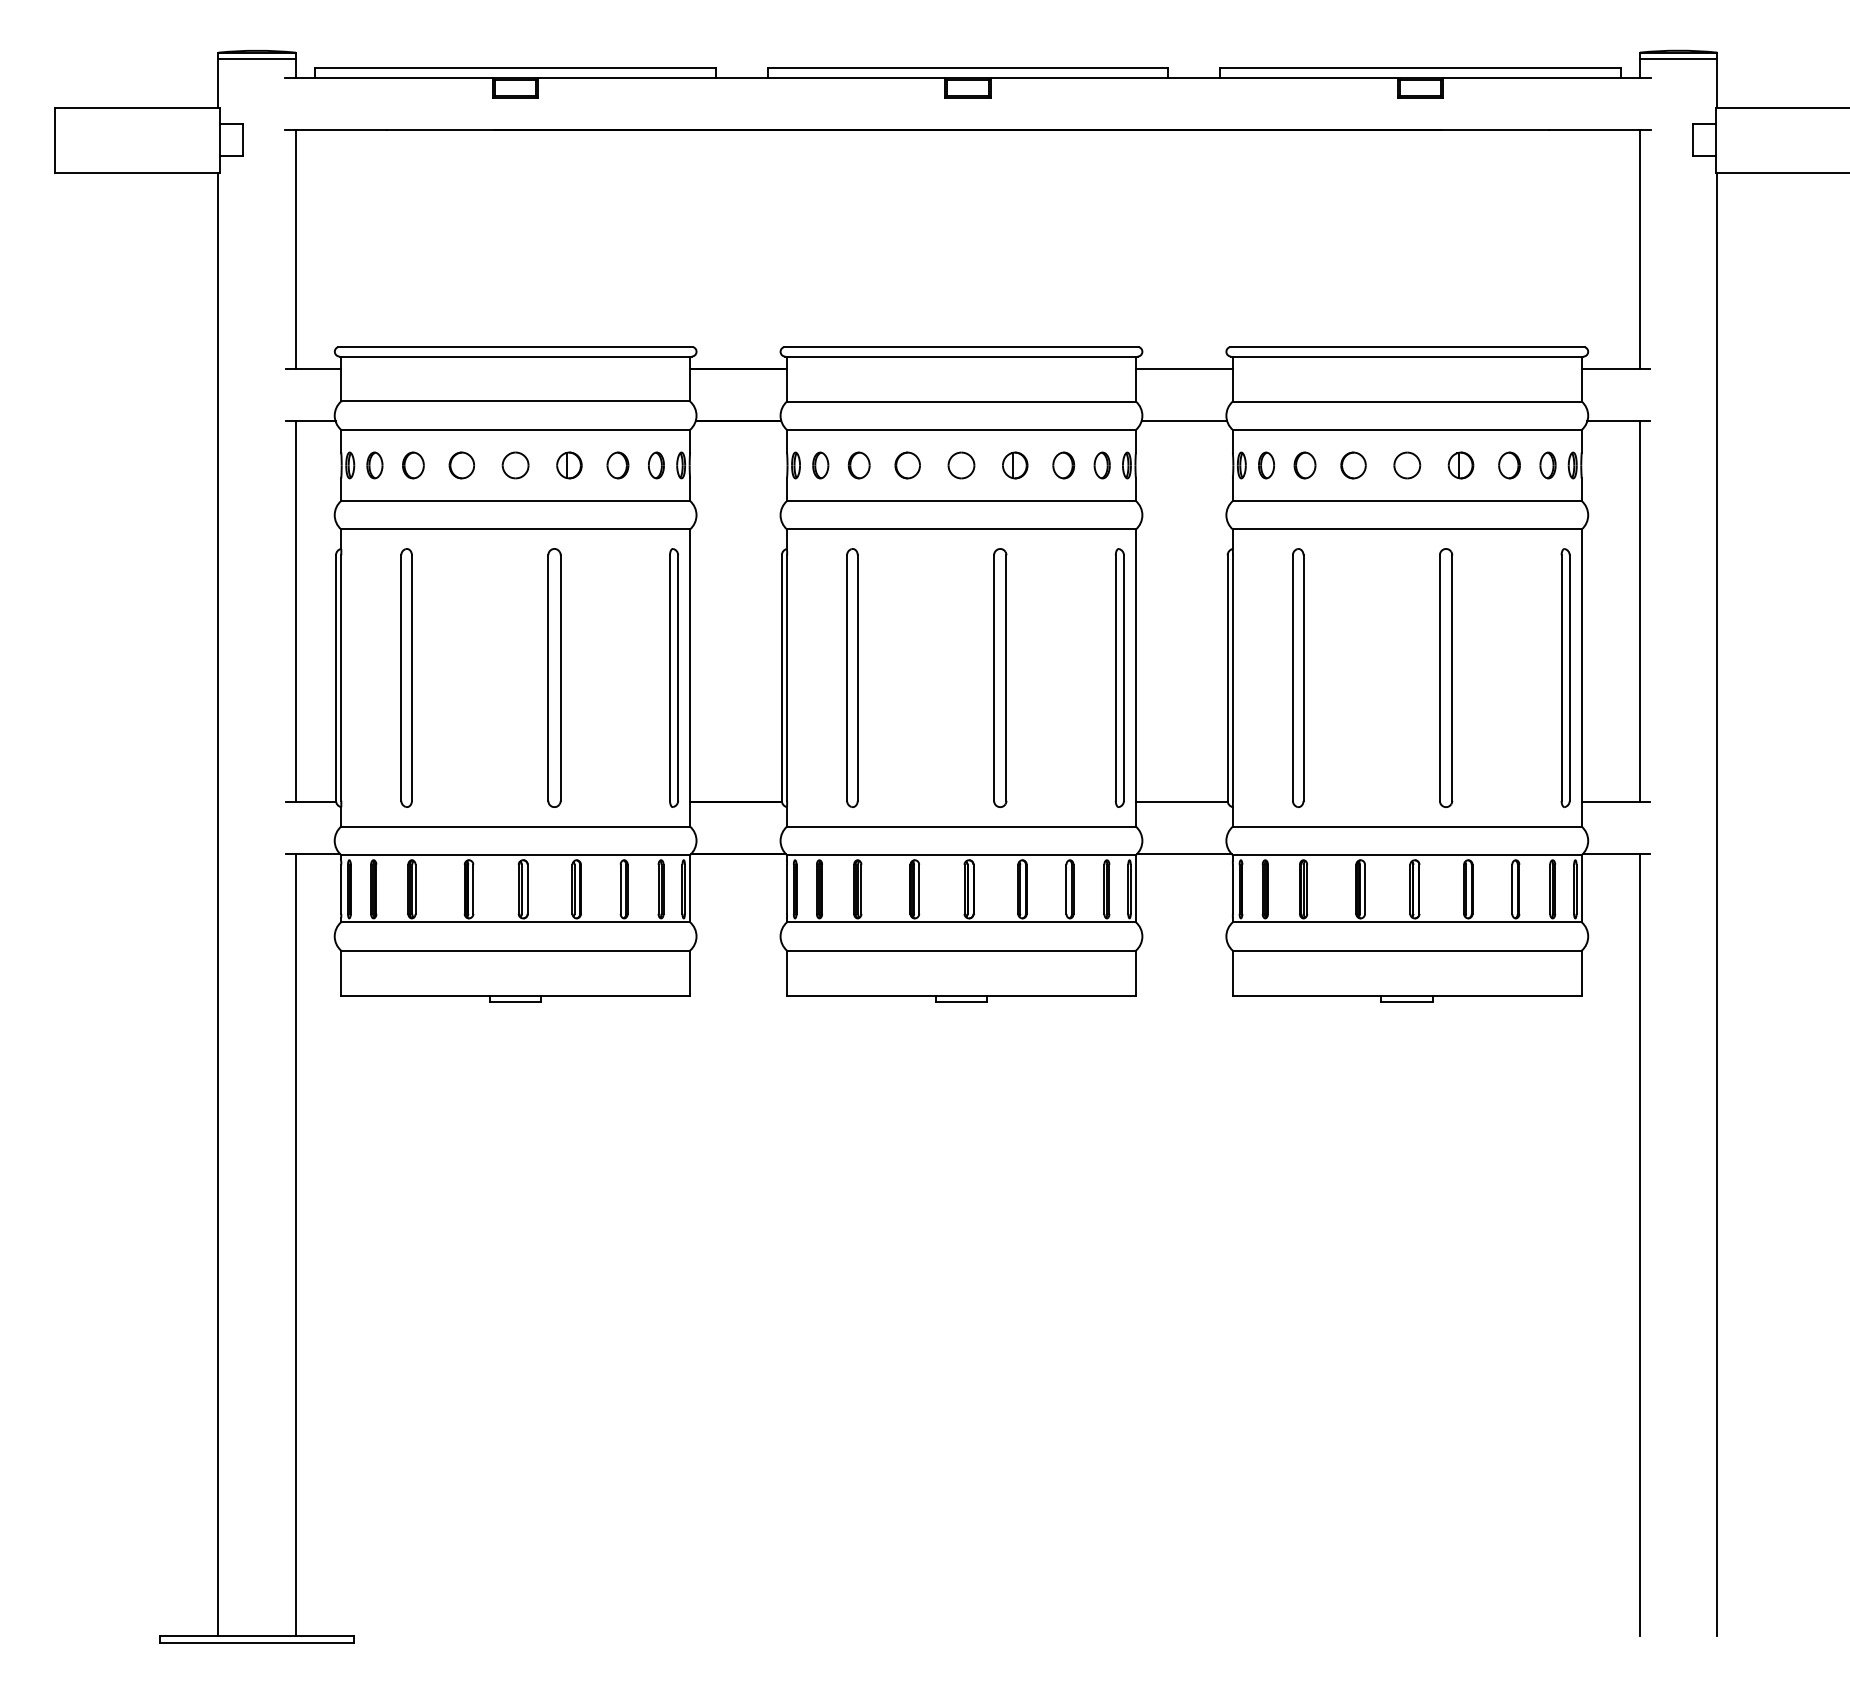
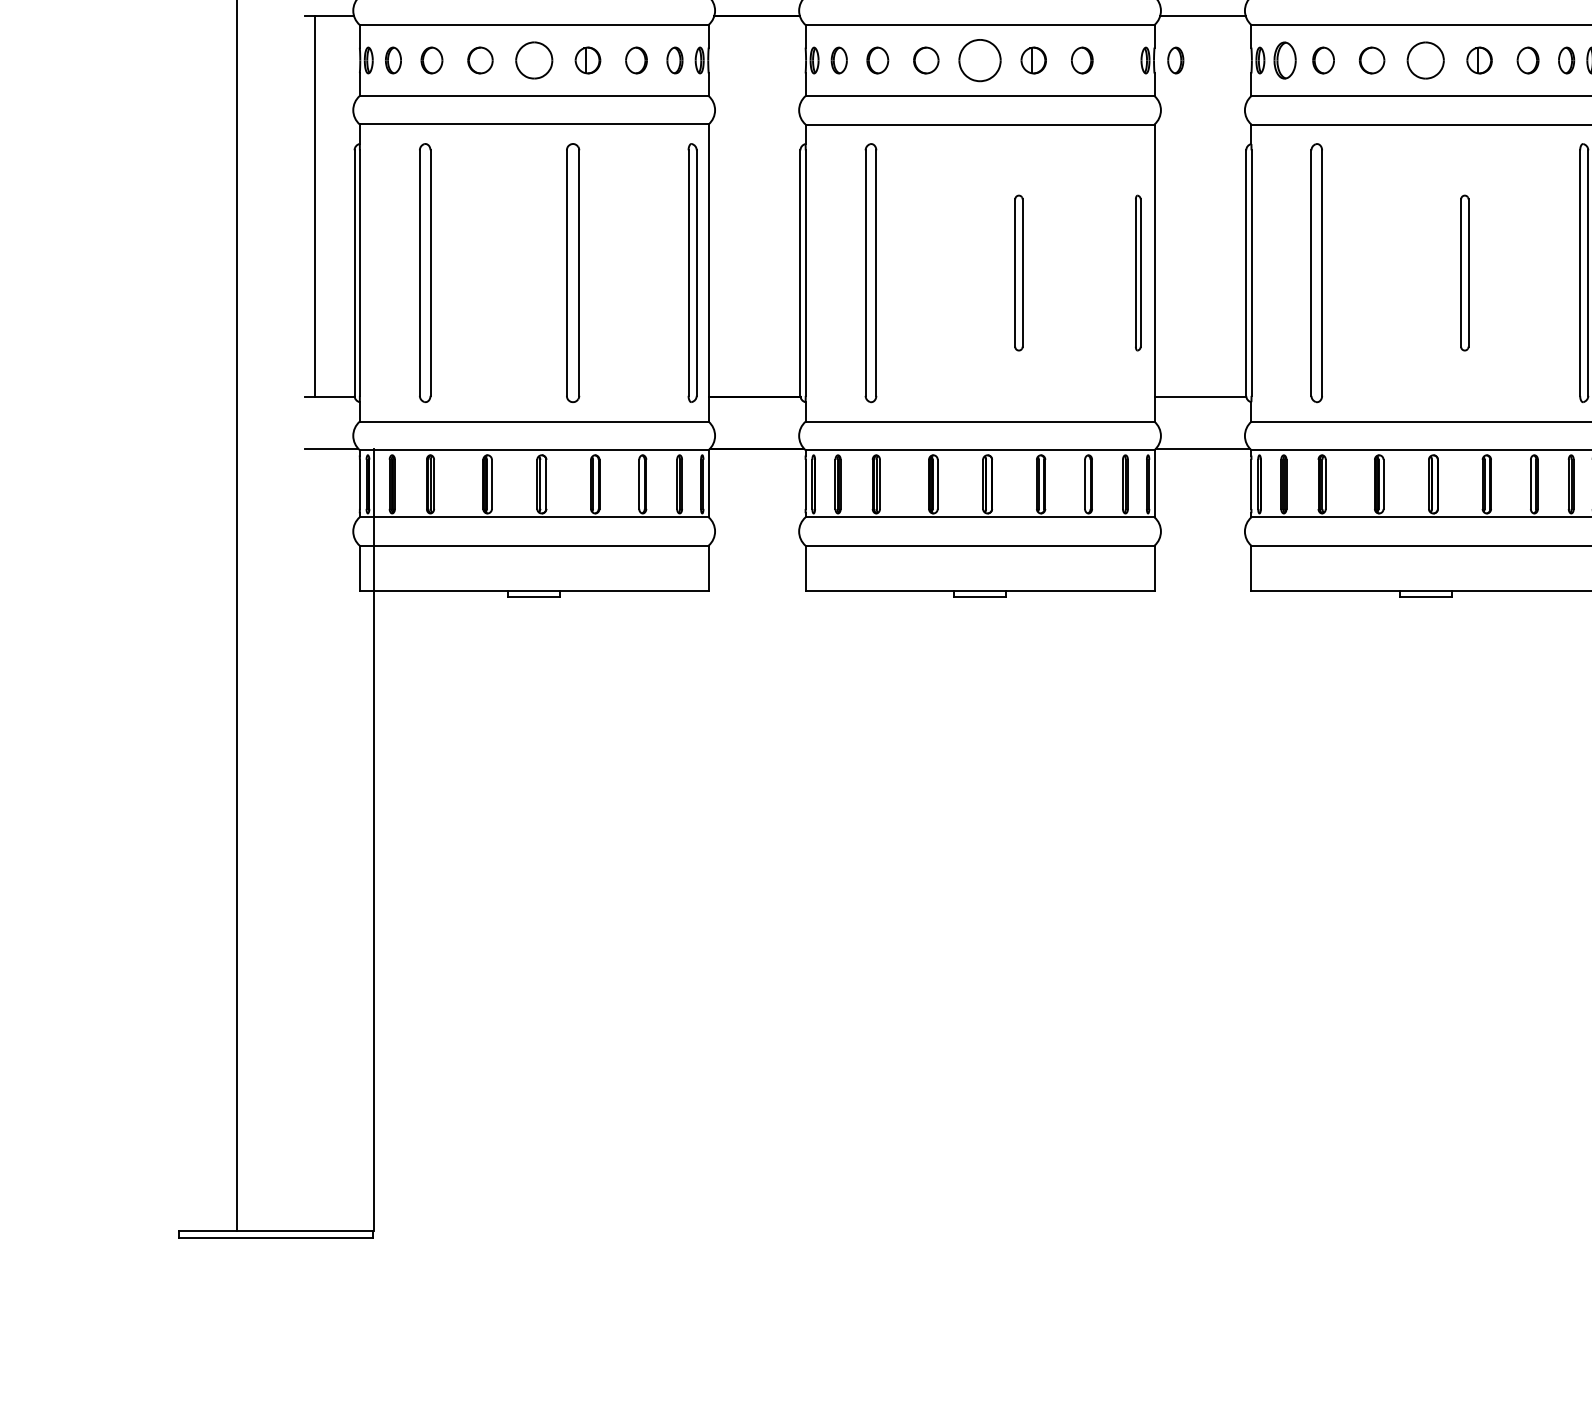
part: (515, 465) -> (534, 60), size x1.4
part: (961, 465) -> (980, 60), size x1.6
part: (1101, 465) -> (1175, 60), moved
part: (1266, 465) -> (1285, 60), size x1.4
part: (1407, 465) -> (1426, 60), size x1.4
part: (1000, 677) -> (1019, 272), size x0.6
part: (1119, 677) -> (1138, 272), size x0.6
part: (1446, 677) -> (1465, 272), size x0.6
line: (295, 1244) -> (373, 839), moved

